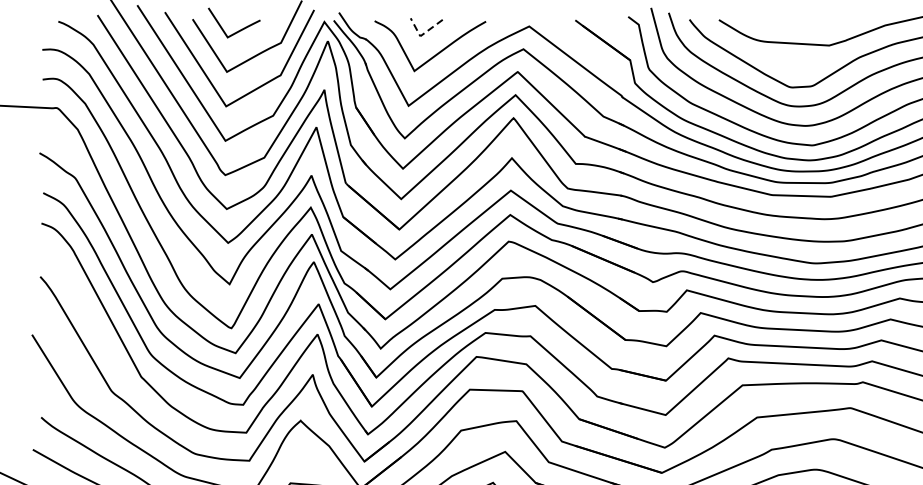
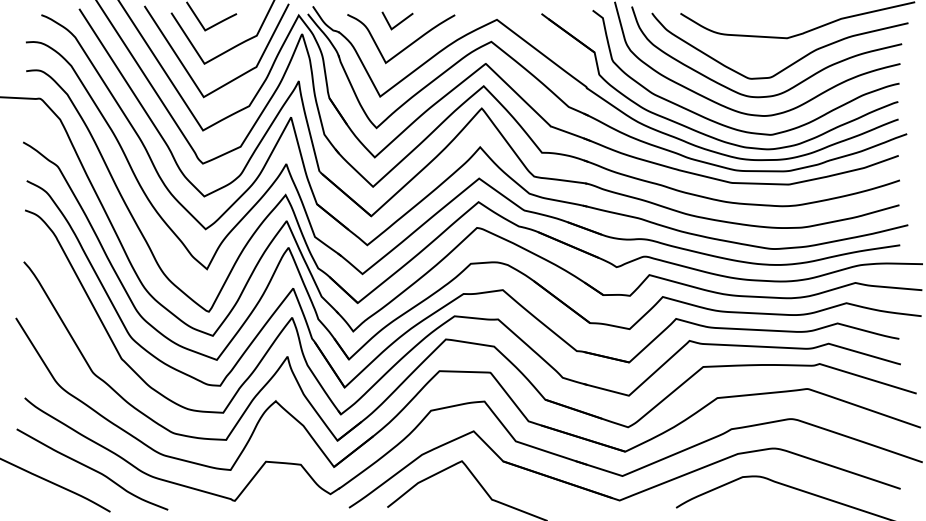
line: (423, 34) -> (394, 27), dashed -> solid

